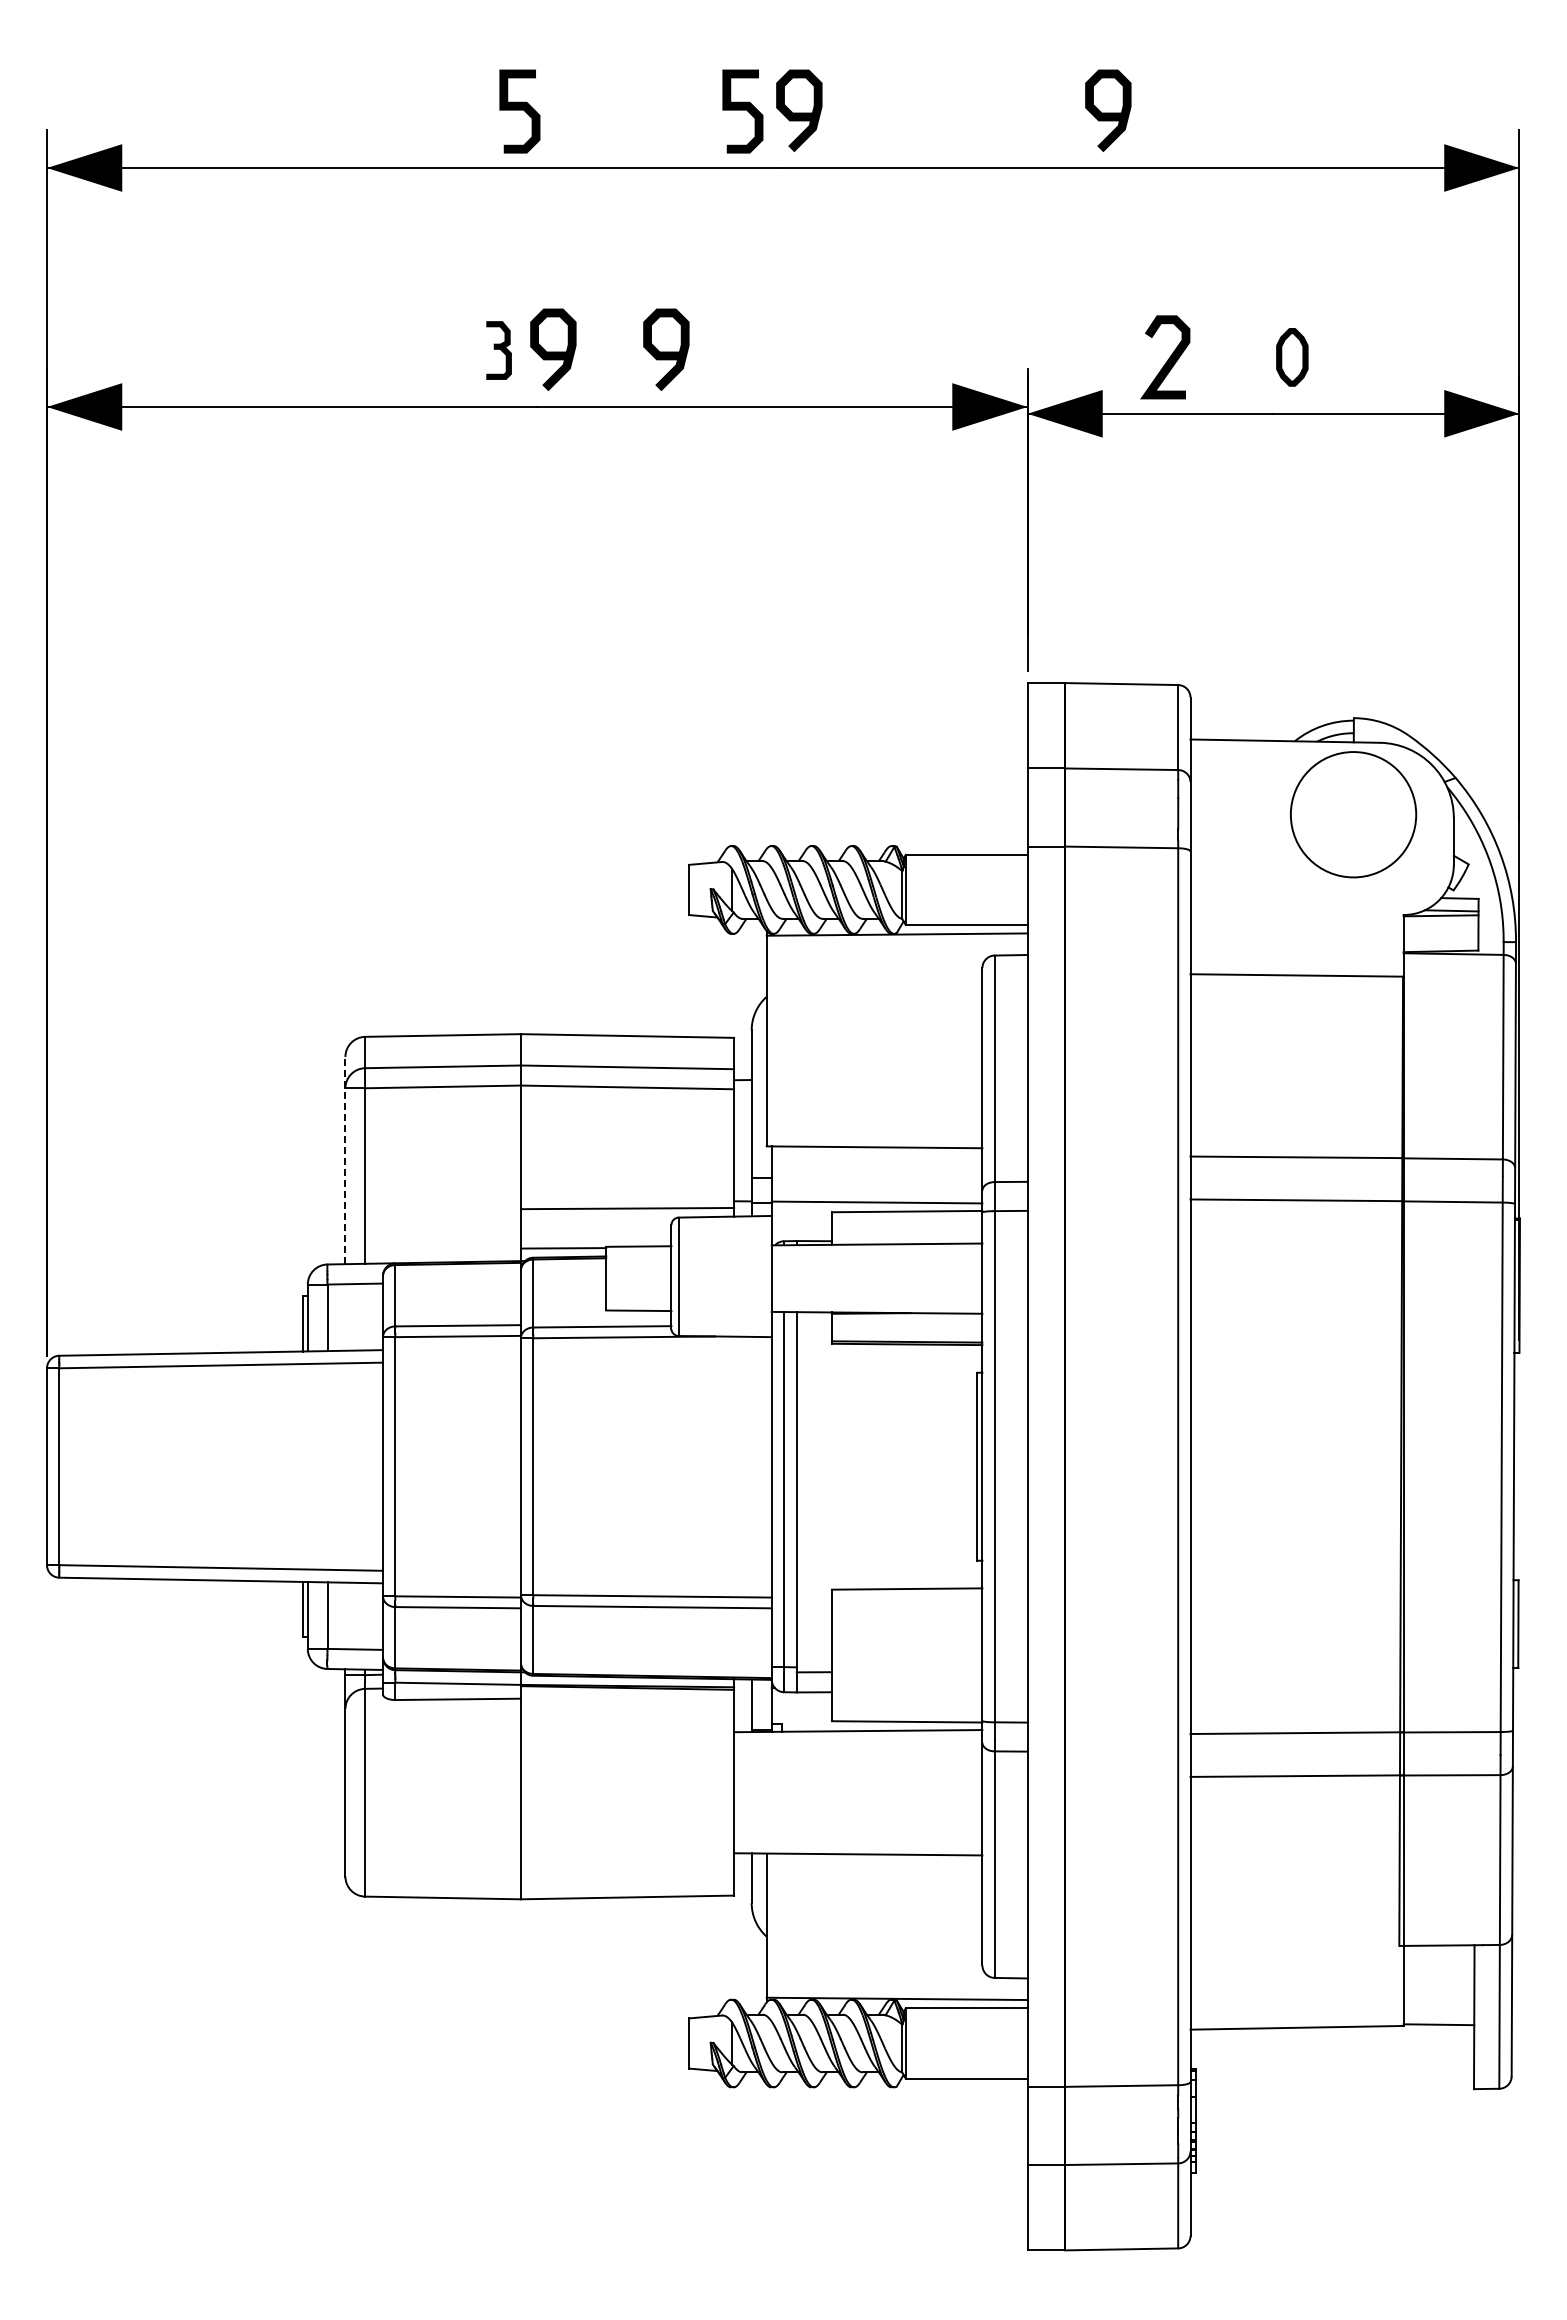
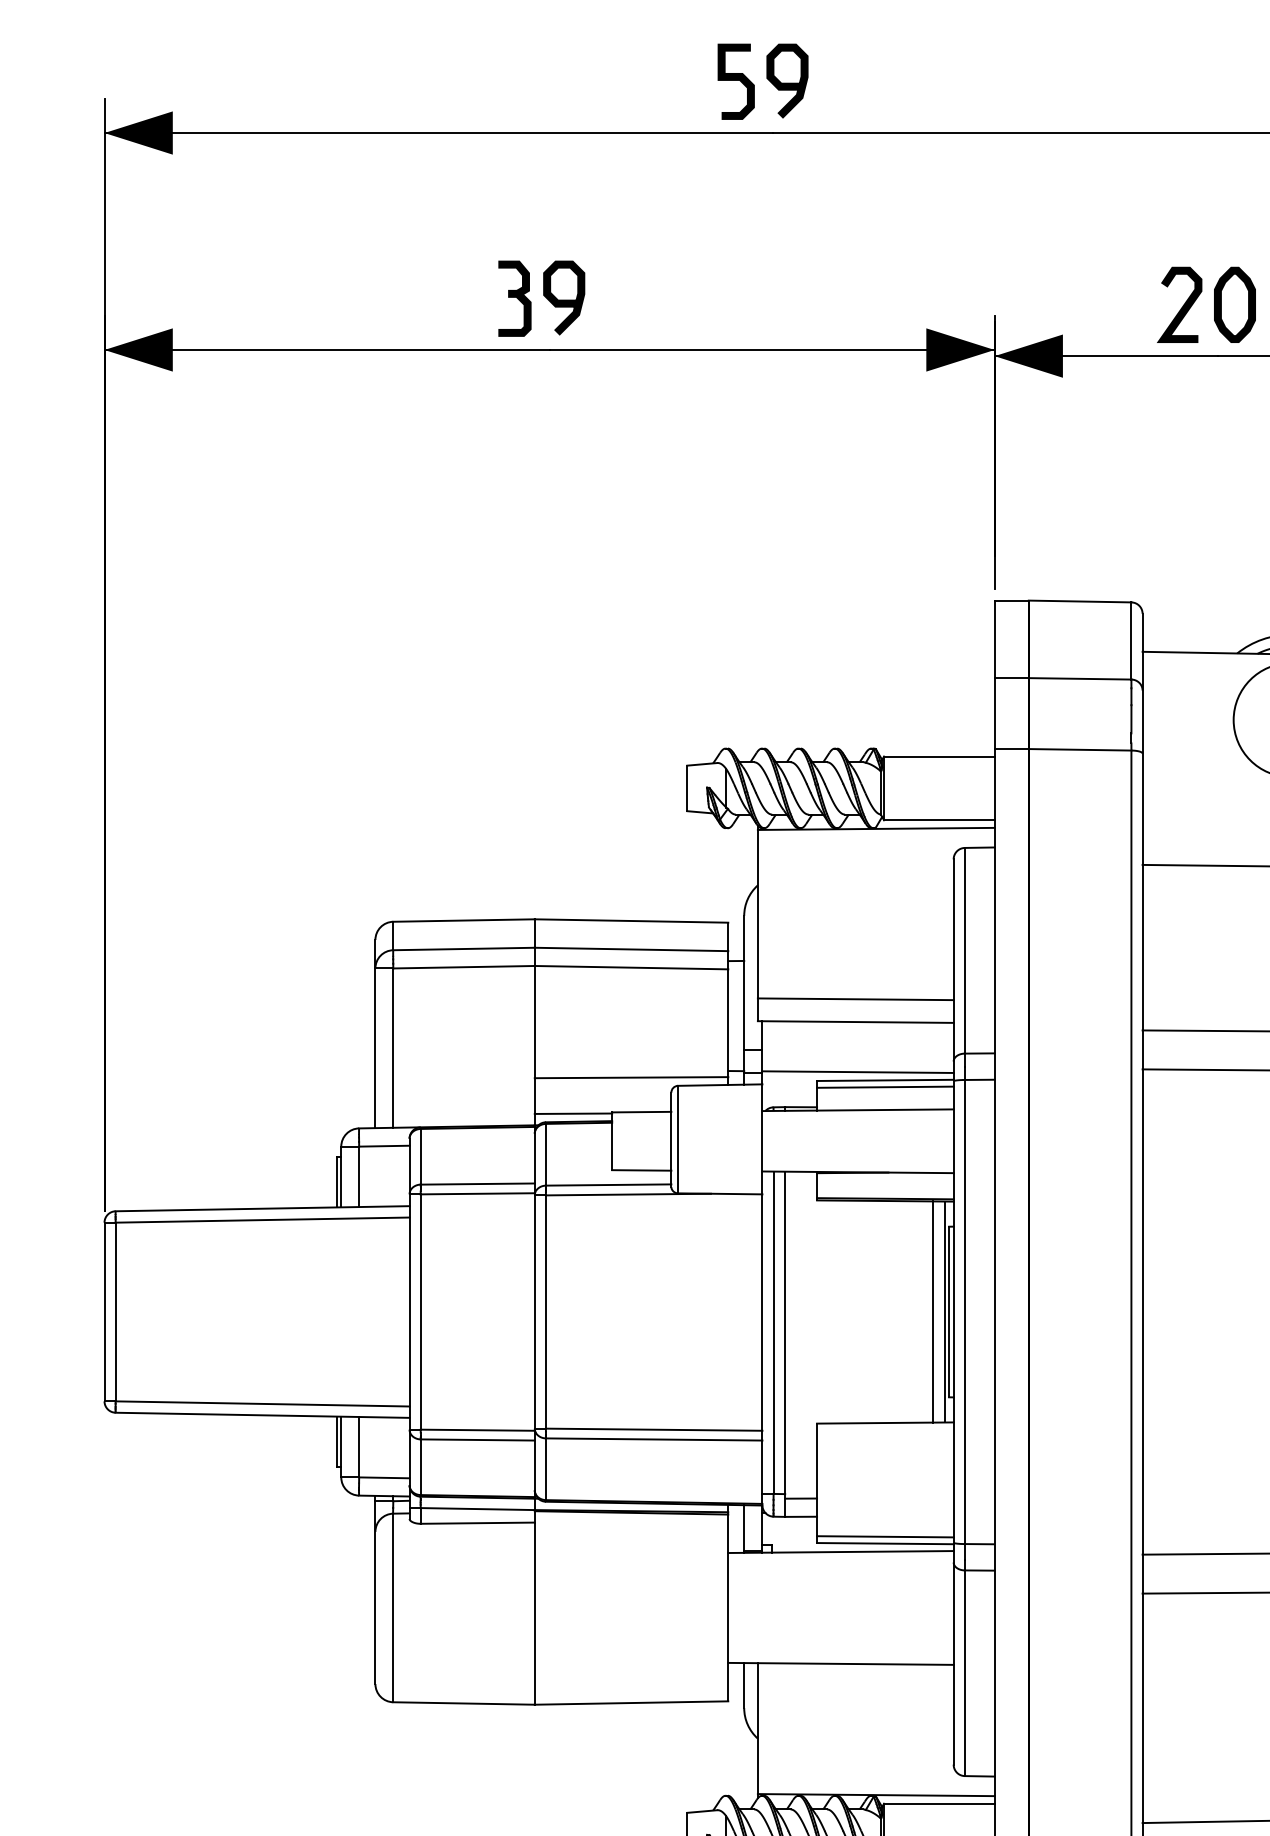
curve: (519, 110) -> (533, 80), removed
curve: (1108, 112) -> (1068, 82), removed
part: (498, 350) -> (514, 298), size x1.43
curve: (666, 351) -> (666, 299), removed
part: (1292, 357) -> (1235, 305), size x1.43
curve: (1167, 359) -> (1181, 306), moved
line: (874, 1122) -> (855, 999), added
line: (345, 1160) -> (375, 1034), dashed -> solid
line: (906, 1218) -> (884, 1086), added
line: (959, 1466) -> (932, 1311), added
line: (972, 1466) -> (944, 1311), added
line: (906, 1714) -> (884, 1536), added

